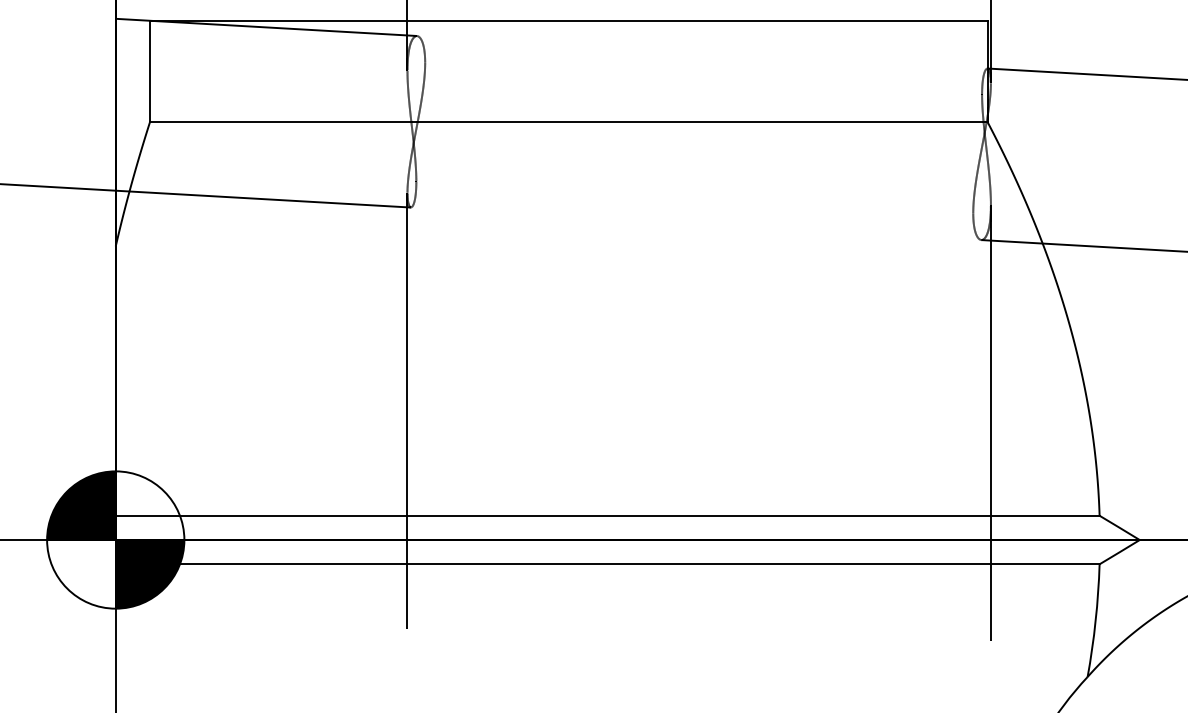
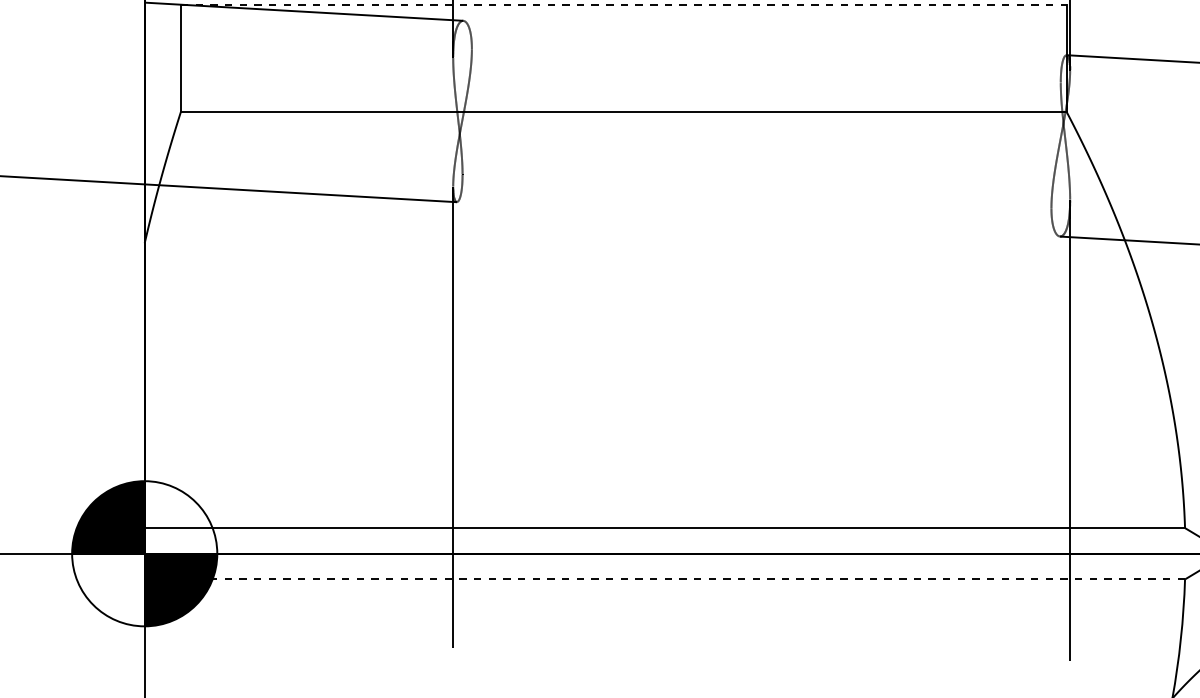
line: (568, 21) -> (623, 5), solid -> dashed
line: (607, 564) -> (664, 579), solid -> dashed

